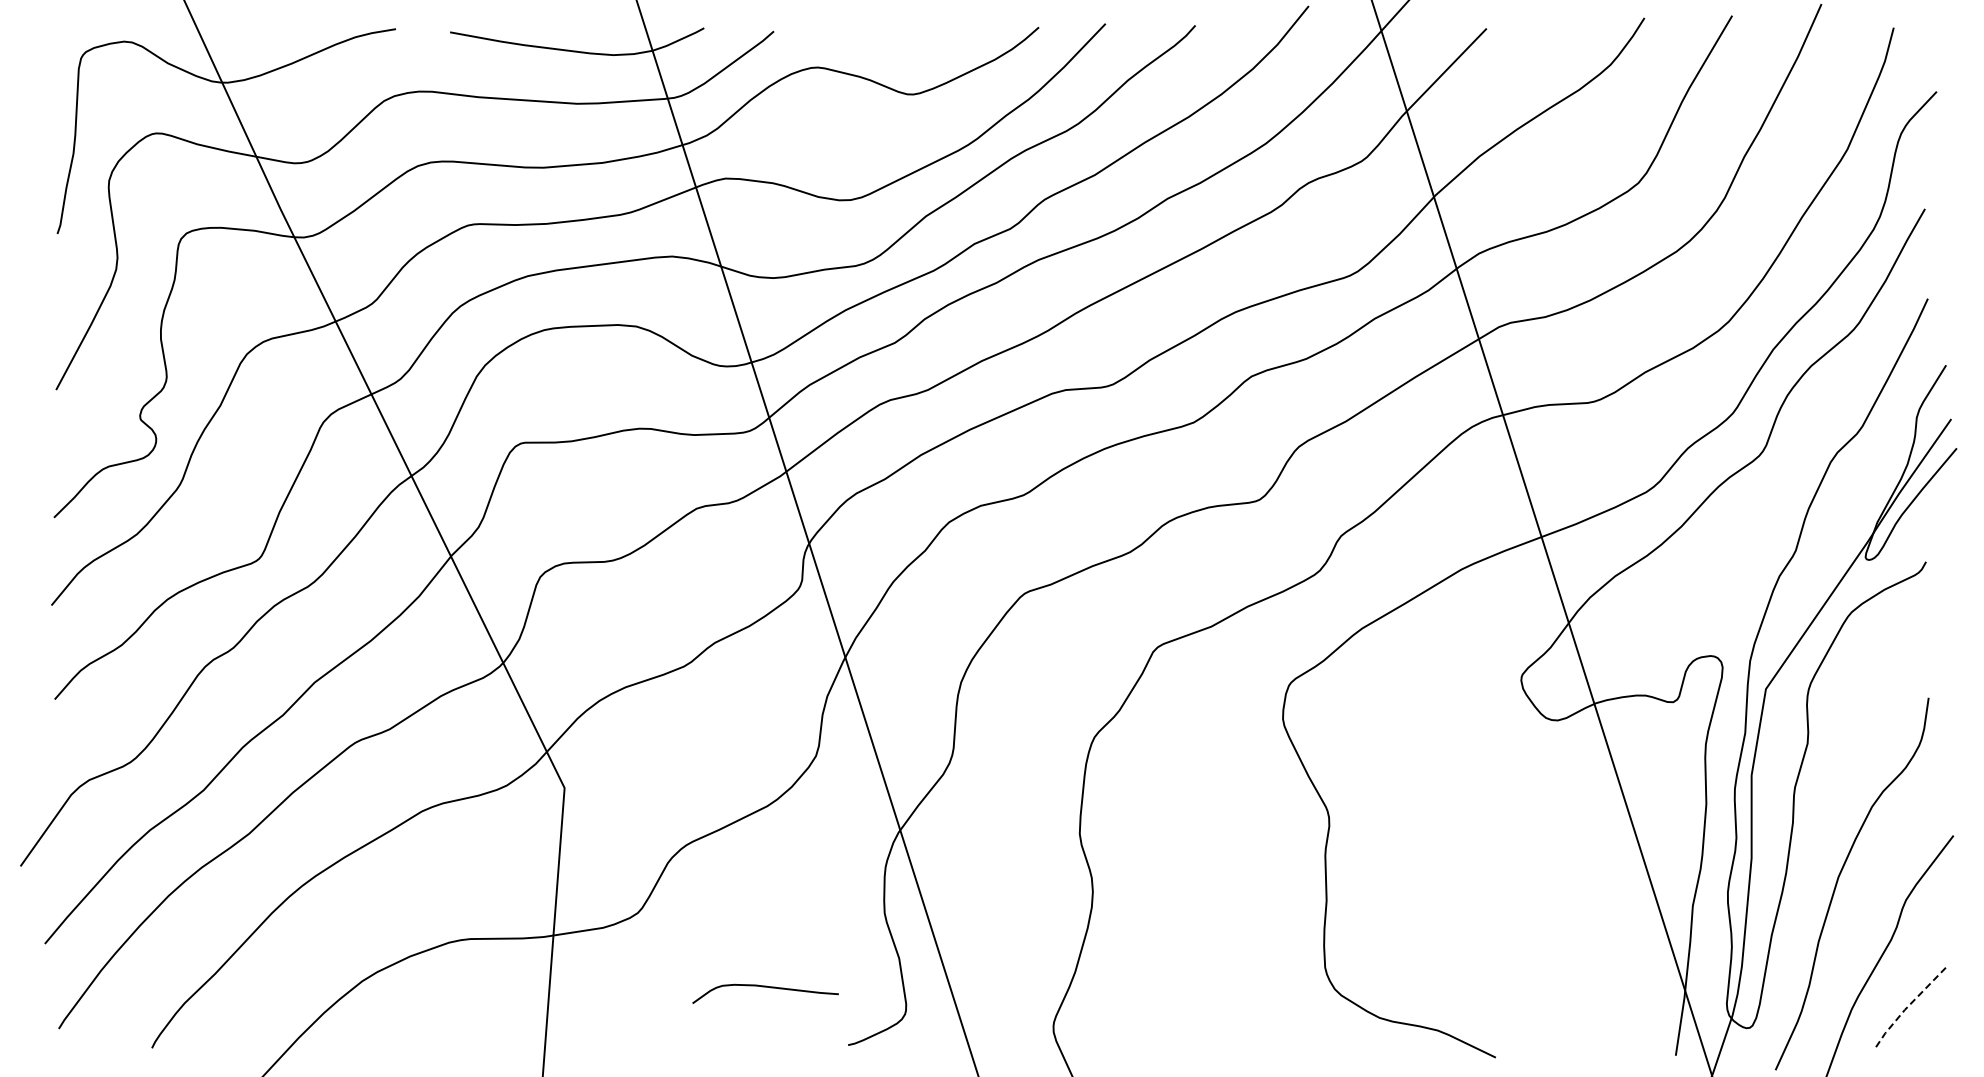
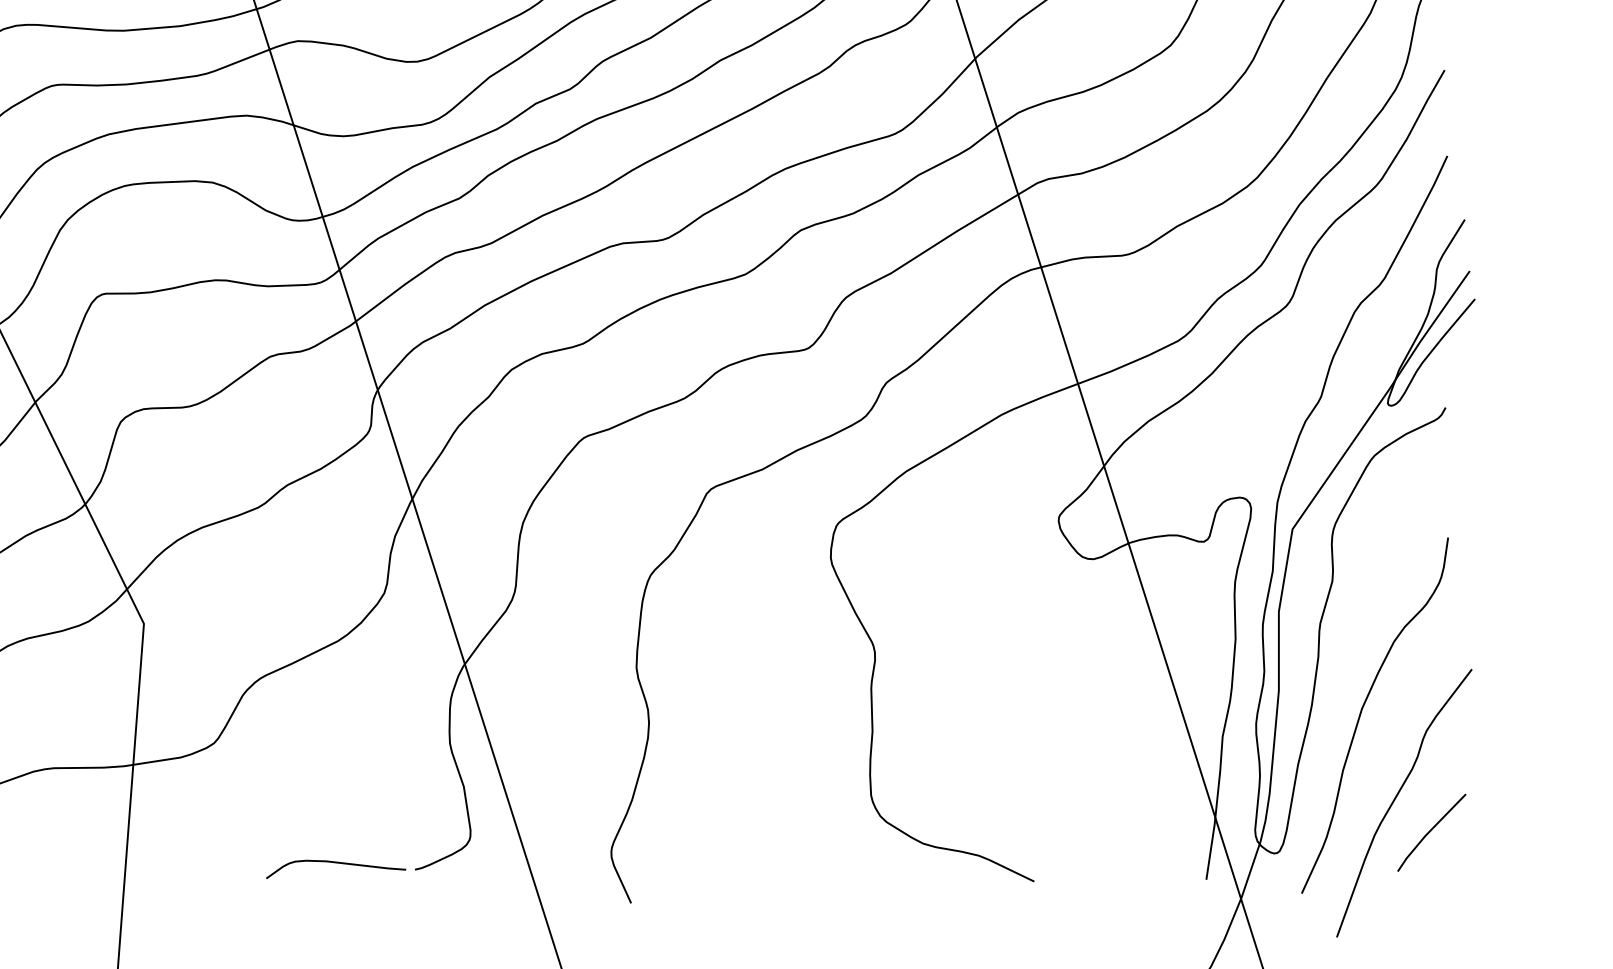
curve: (765, 987) -> (336, 863), moved
line: (1909, 1005) -> (1429, 831), dashed -> solid

